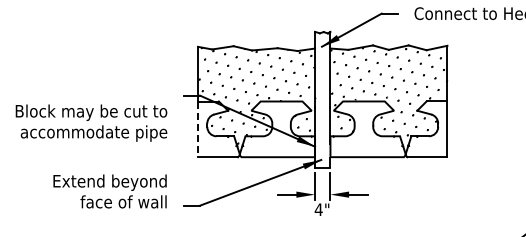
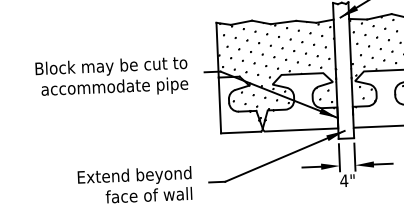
text: (91, 122) -> (111, 77), moved
line: (198, 129) -> (220, 105), dashed -> solid
text: (109, 191) -> (134, 185), moved

